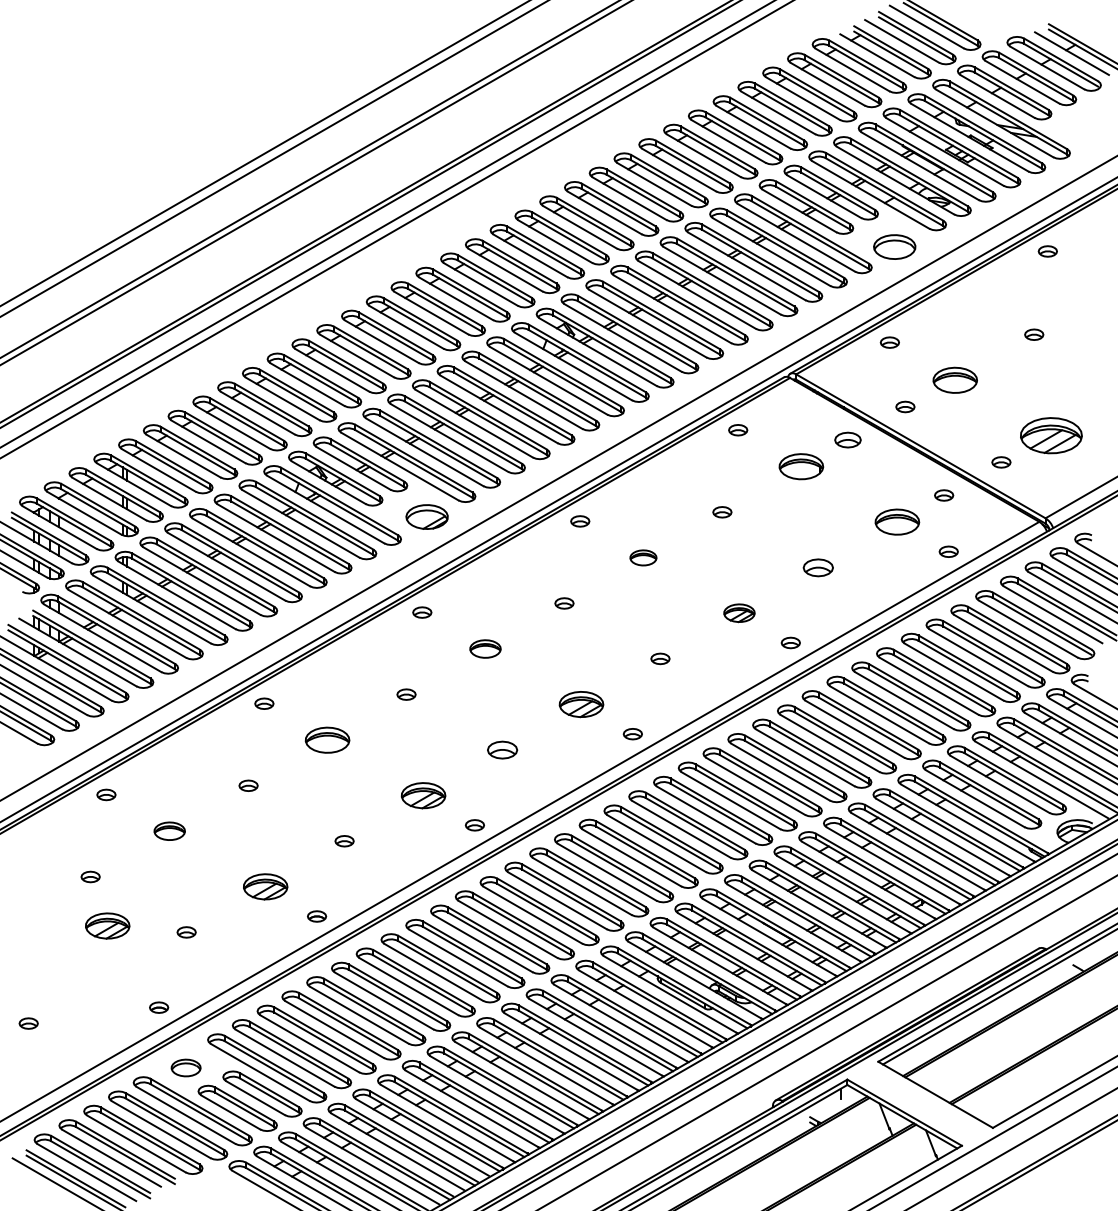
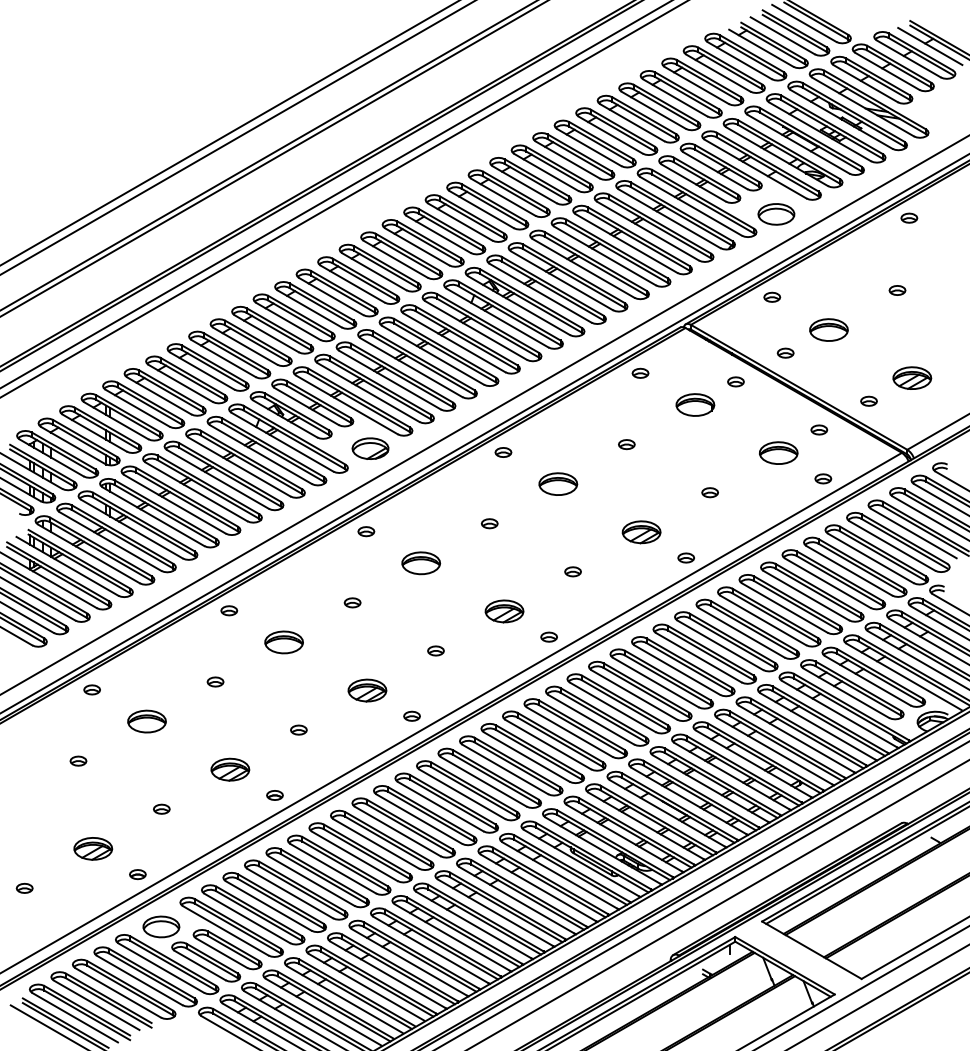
part: (1050, 435) -> (911, 377), size x0.71
part: (848, 439) -> (736, 381), size x0.71
part: (643, 557) -> (558, 483), size x1.67
part: (818, 567) -> (710, 492), size x0.62
part: (739, 612) -> (641, 531), size x1.43
part: (485, 648) -> (421, 562), size x1.43
part: (502, 749) -> (435, 650), size x0.62
part: (169, 830) -> (146, 720), size x1.43
part: (107, 925) -> (93, 848), moved
part: (185, 1067) -> (160, 926), size x1.43

